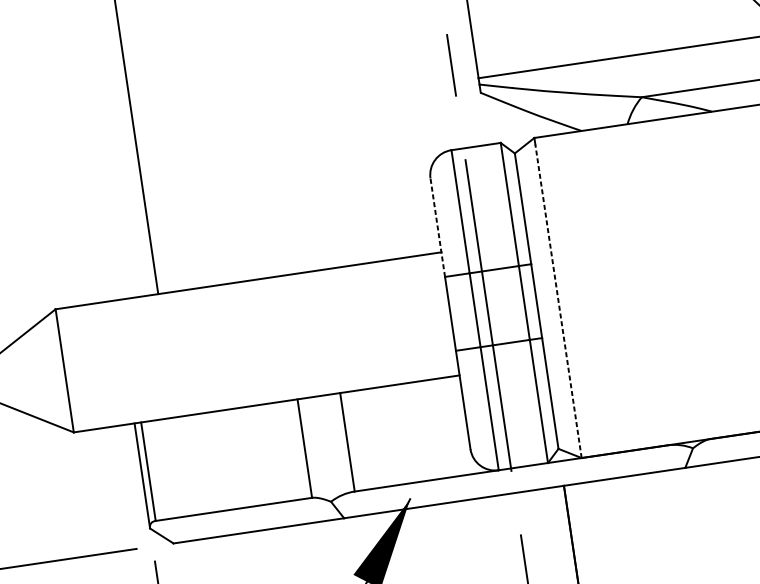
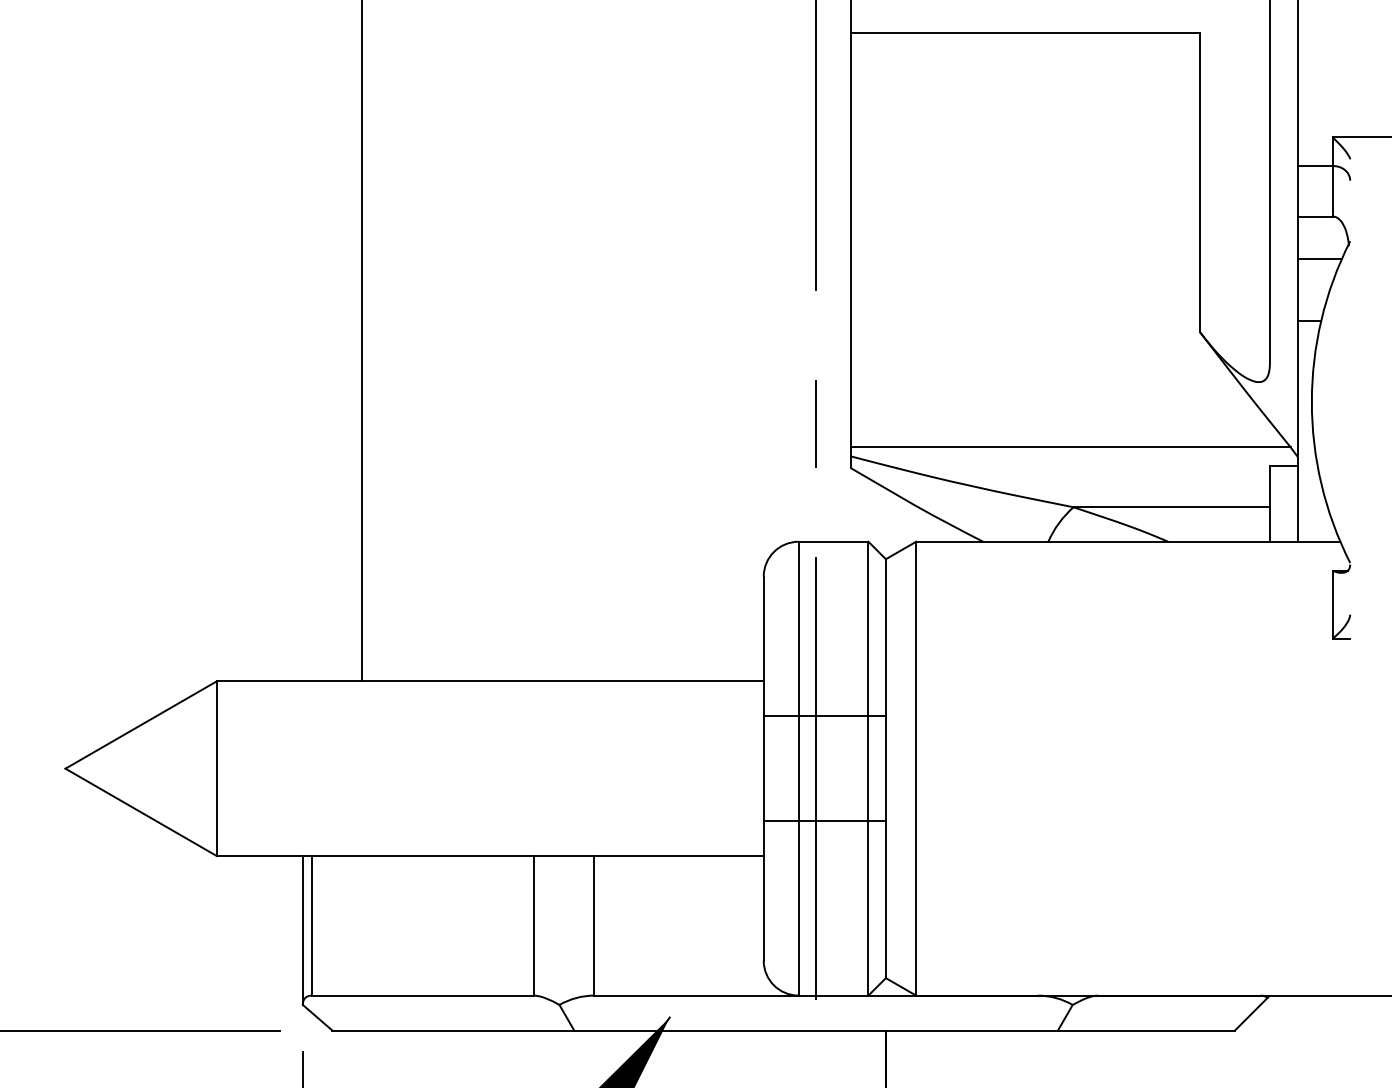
line: (437, 227) -> (763, 646), dashed -> solid
line: (558, 300) -> (916, 772), dashed -> solid

